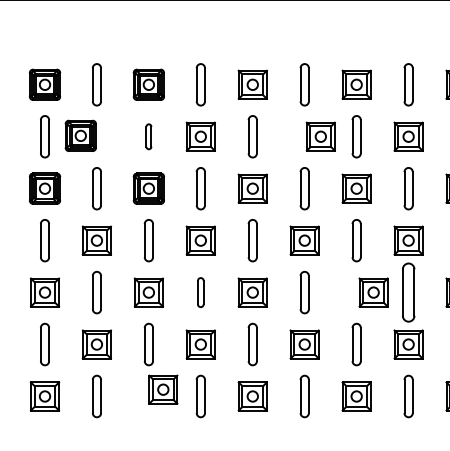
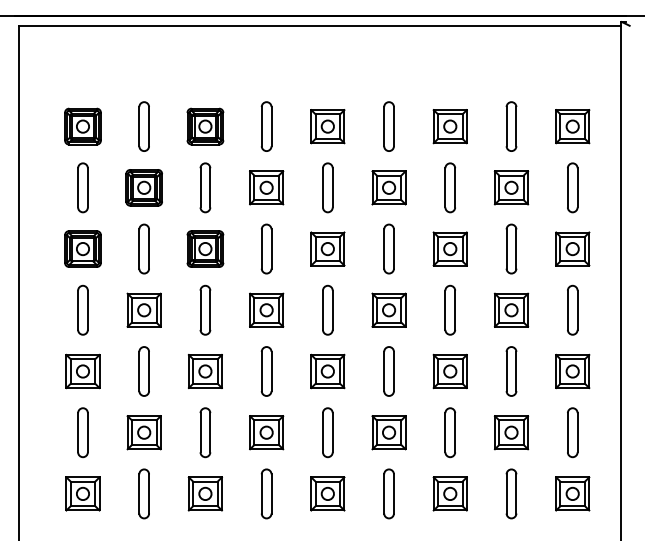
part: (80, 135) -> (143, 187), moved
part: (148, 136) -> (205, 187), size x1.67
part: (320, 136) -> (388, 187), moved
part: (200, 292) -> (266, 371), size x1.43
part: (372, 292) -> (449, 371), moved
part: (408, 292) -> (511, 371), size x0.71
part: (162, 389) -> (204, 493), moved

